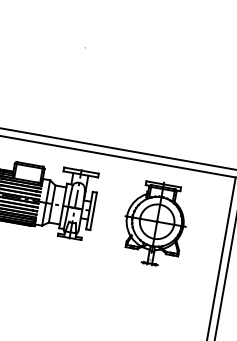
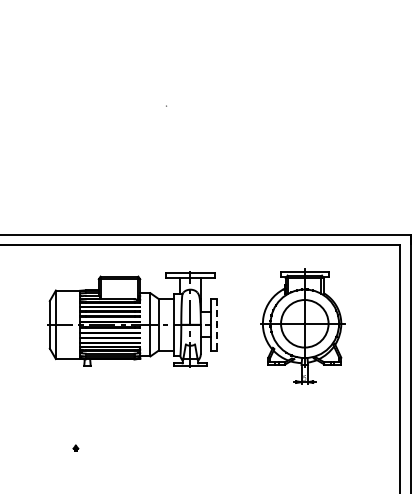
line: (93, 211) -> (216, 325), solid -> dashed

